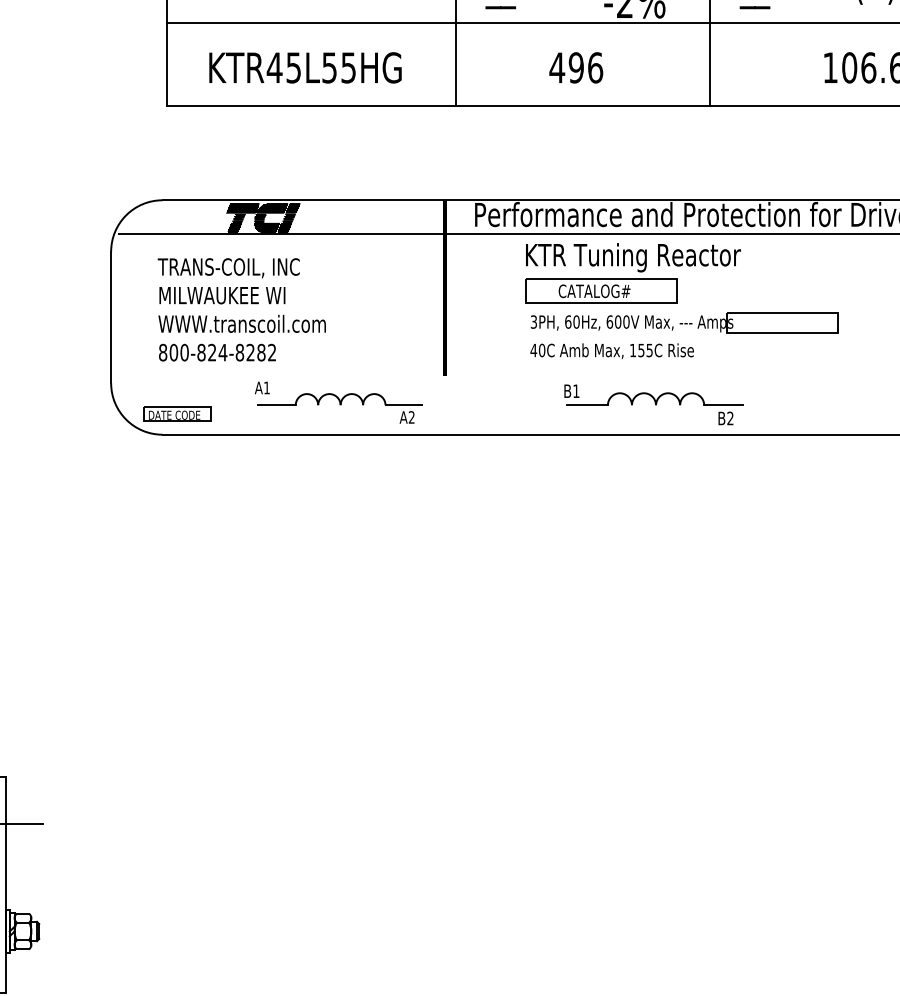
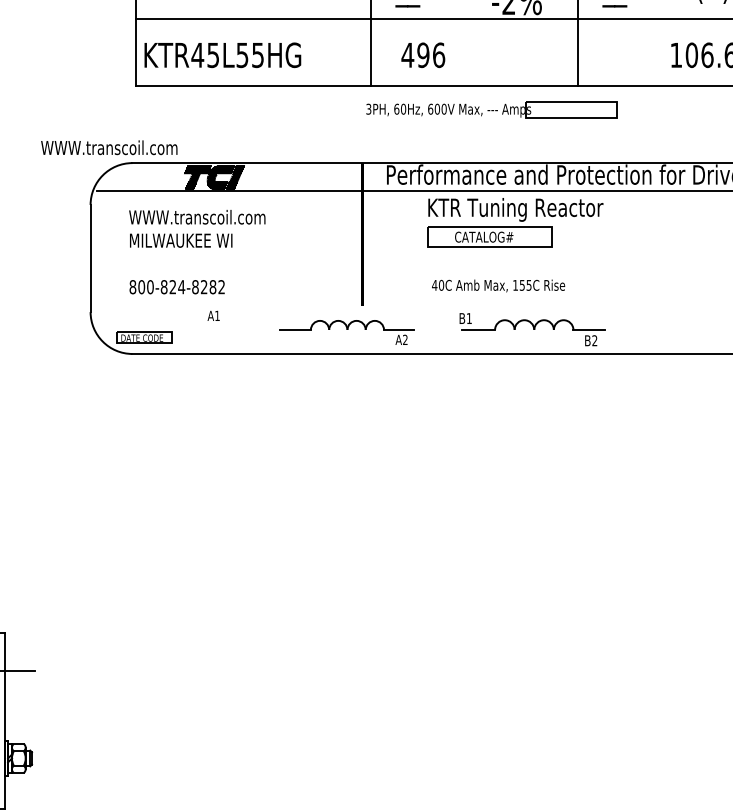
text: (305, 68) -> (222, 55), moved
text: (576, 68) -> (423, 55), moved
text: (241, 267) -> (196, 217), TRANS-COIL, INC -> WWW.transcoil.com
part: (684, 322) -> (491, 109), moved
text: (242, 323) -> (109, 147), moved
part: (339, 408) -> (346, 332), moved

